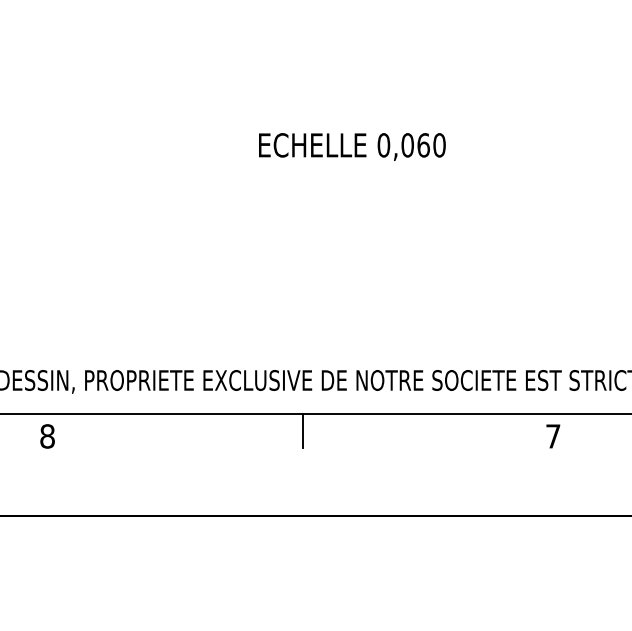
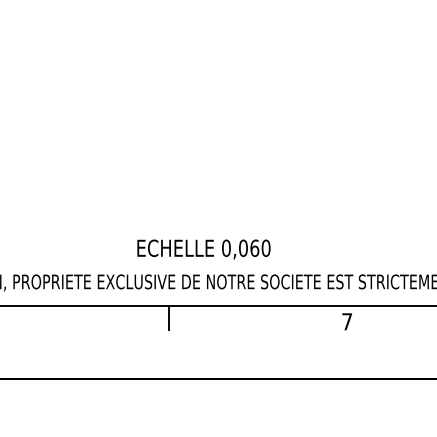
text: (352, 146) -> (204, 249), moved

